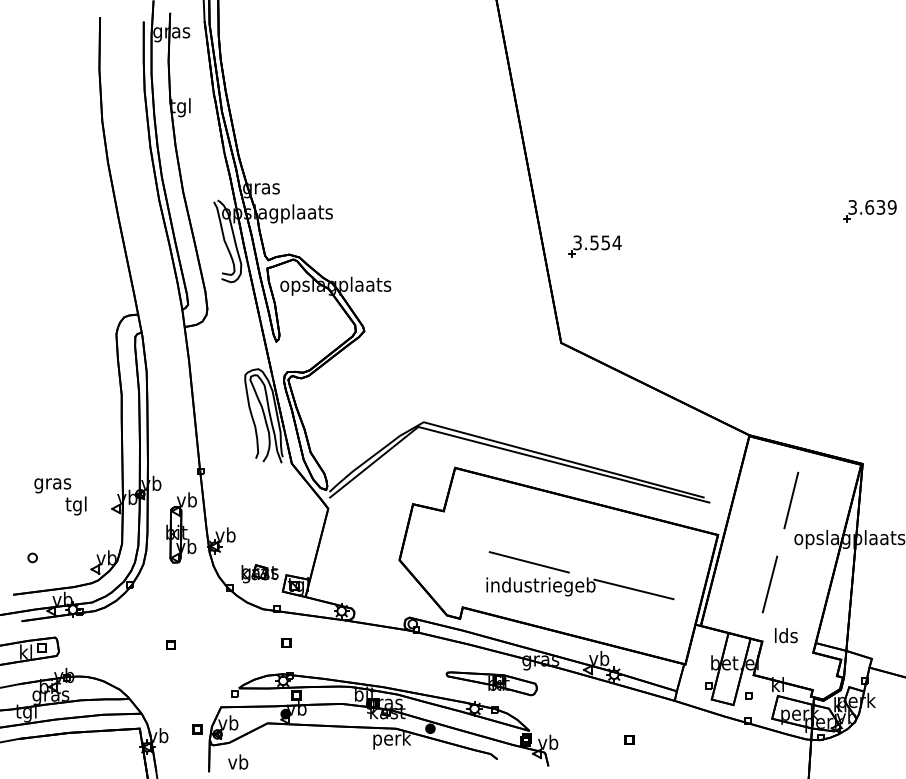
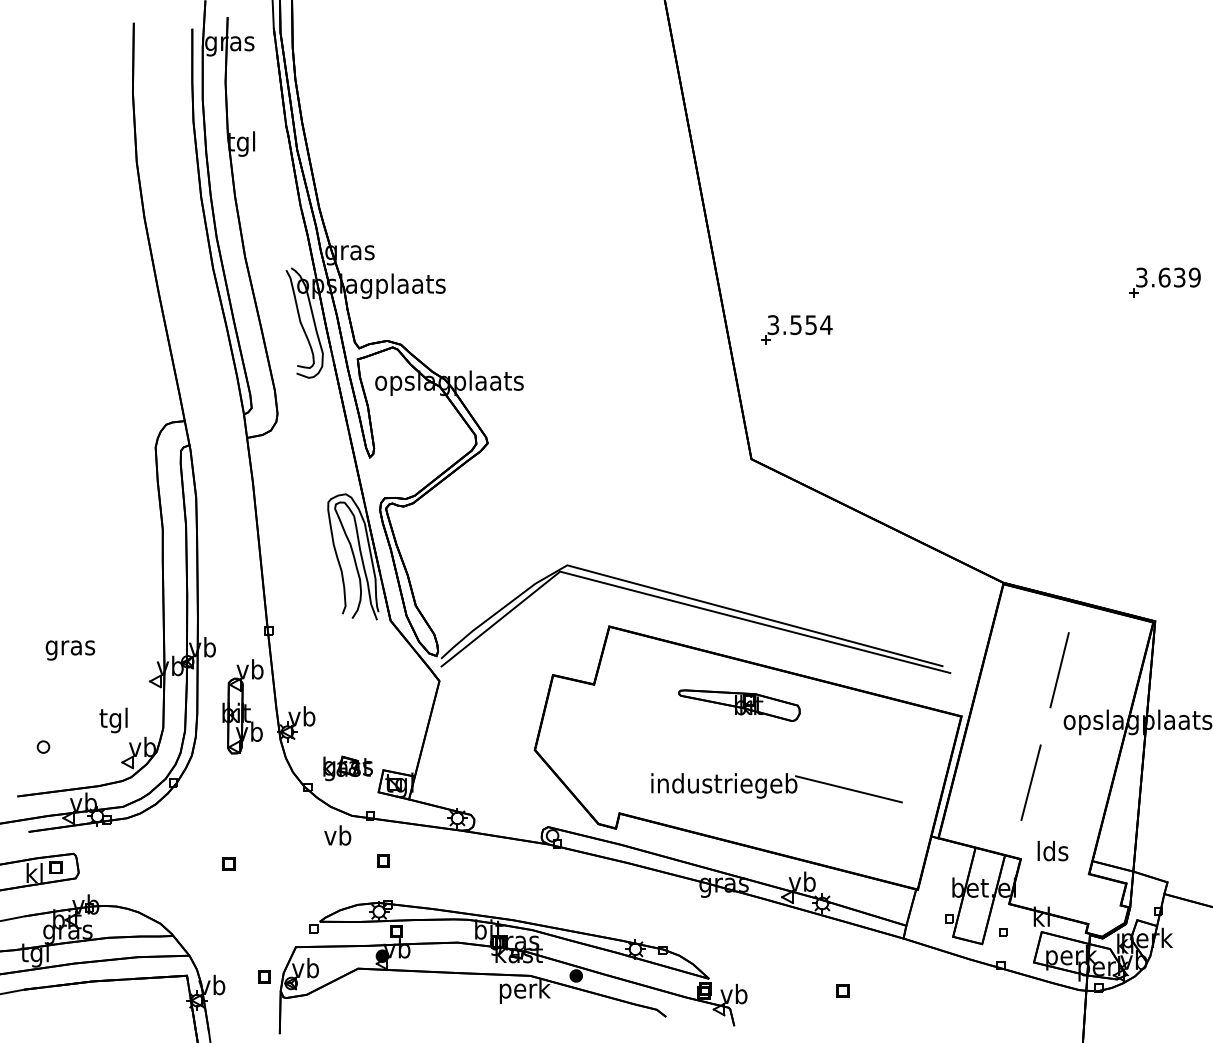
text: (75, 505) -> (113, 720), moved
line: (529, 561) -> (708, 752), removed
part: (491, 683) -> (739, 705), moved
text: (237, 762) -> (337, 835), moved

